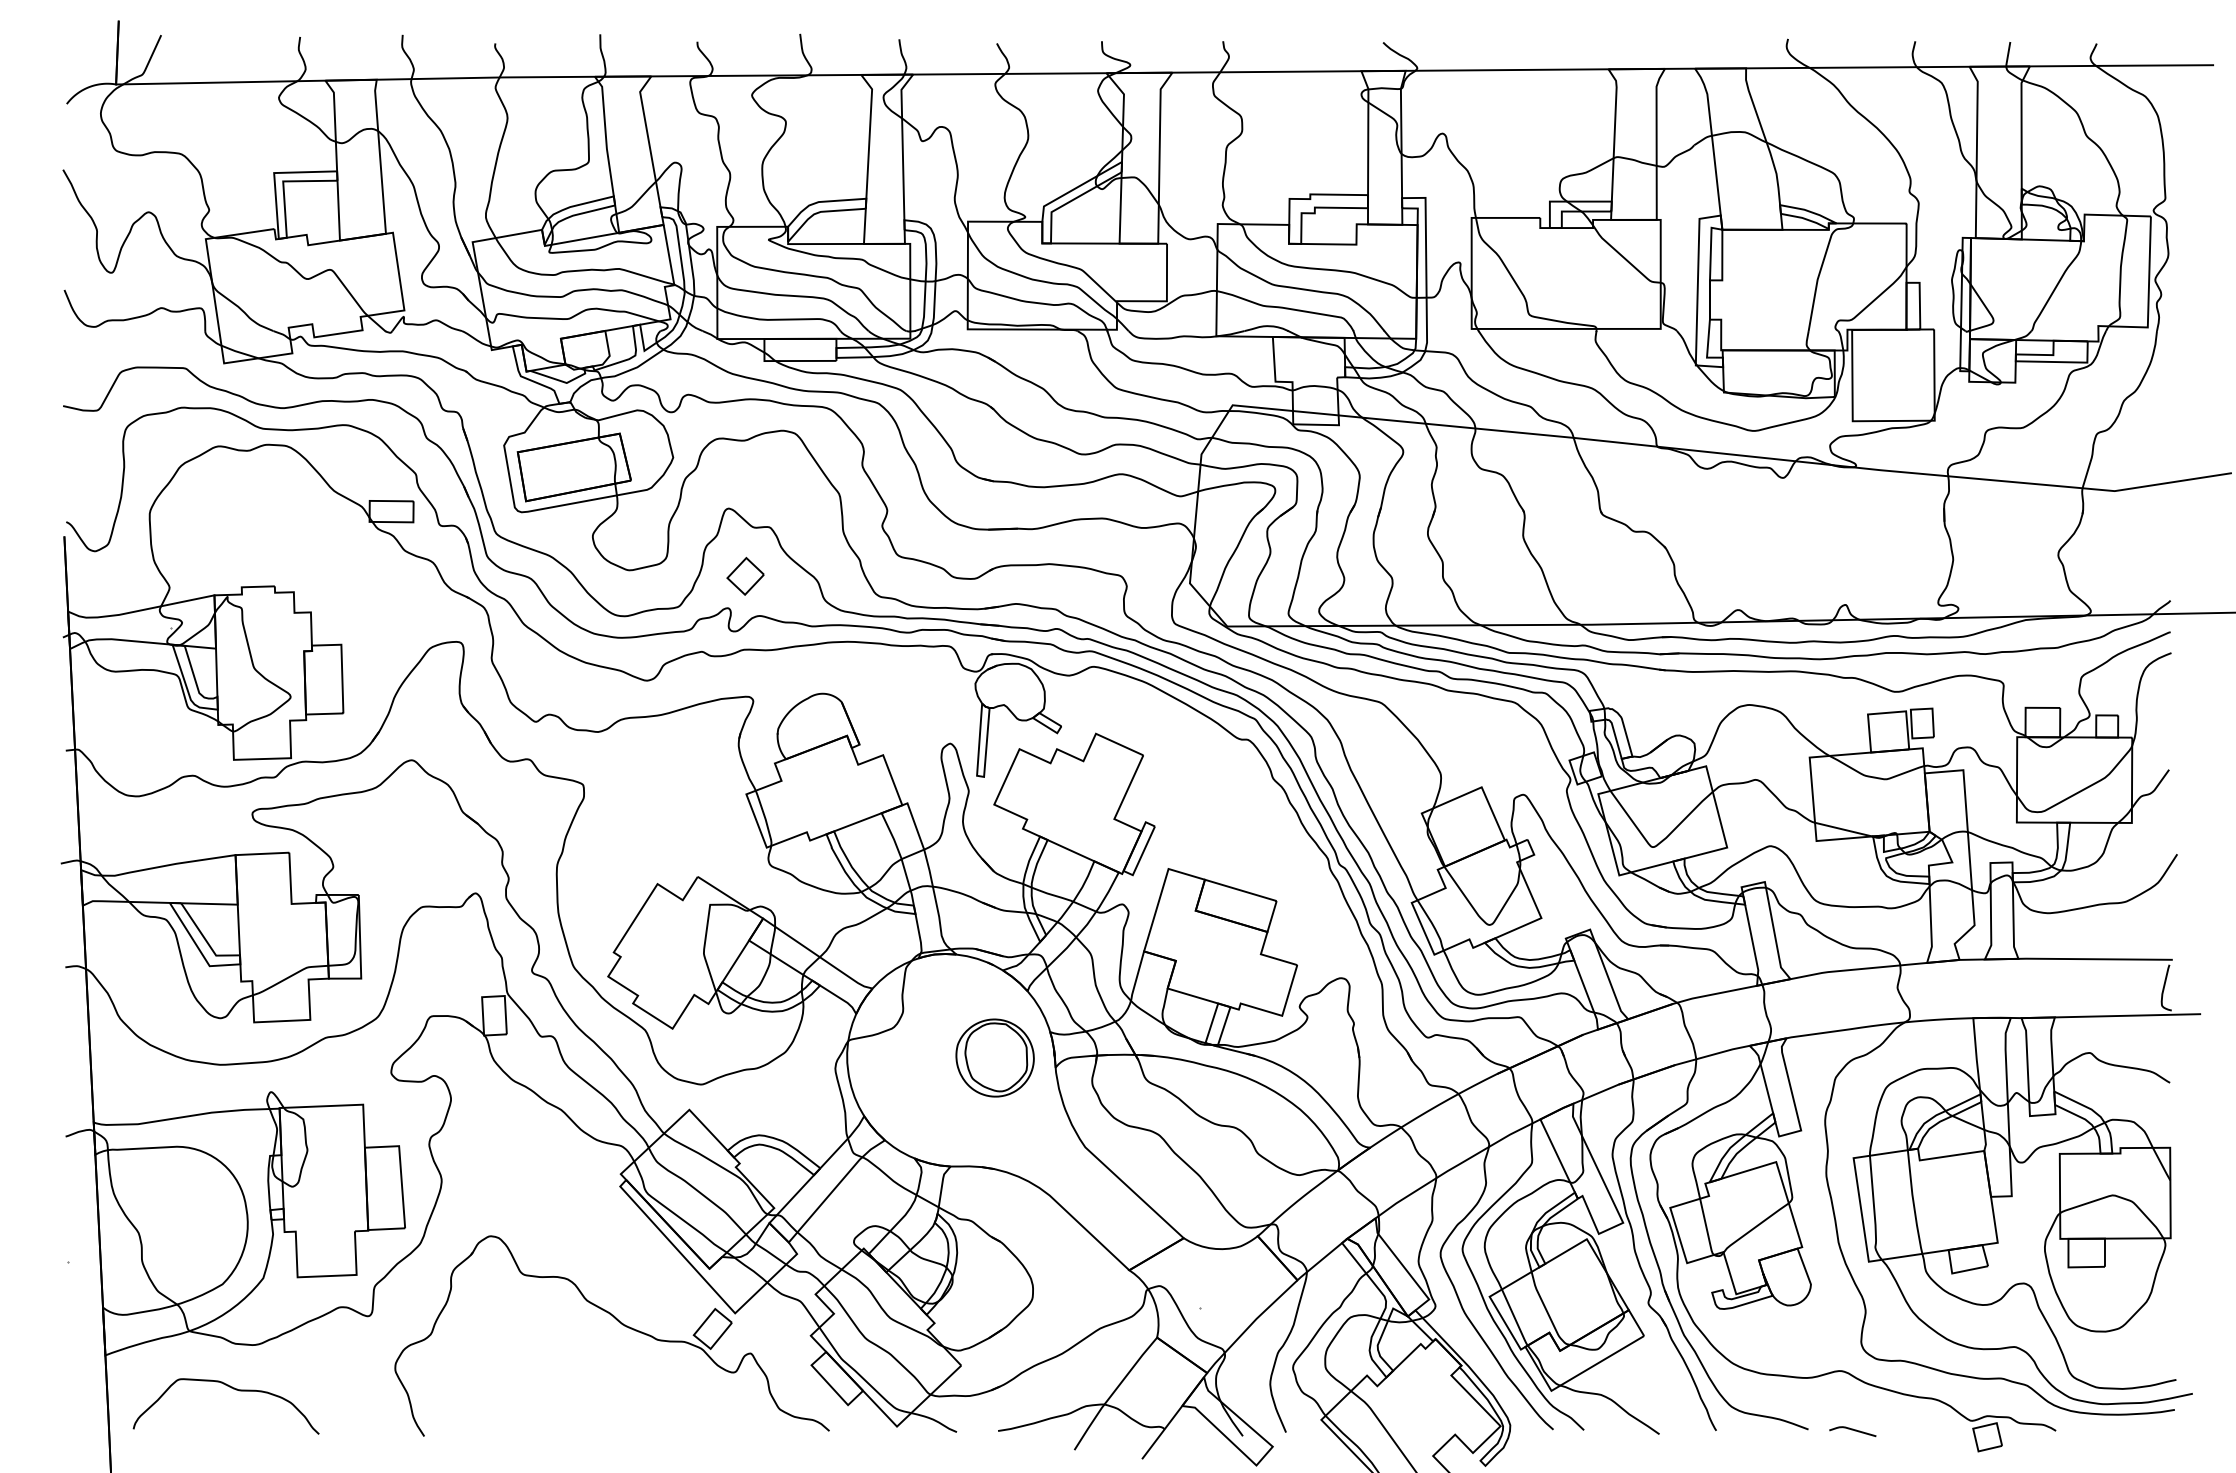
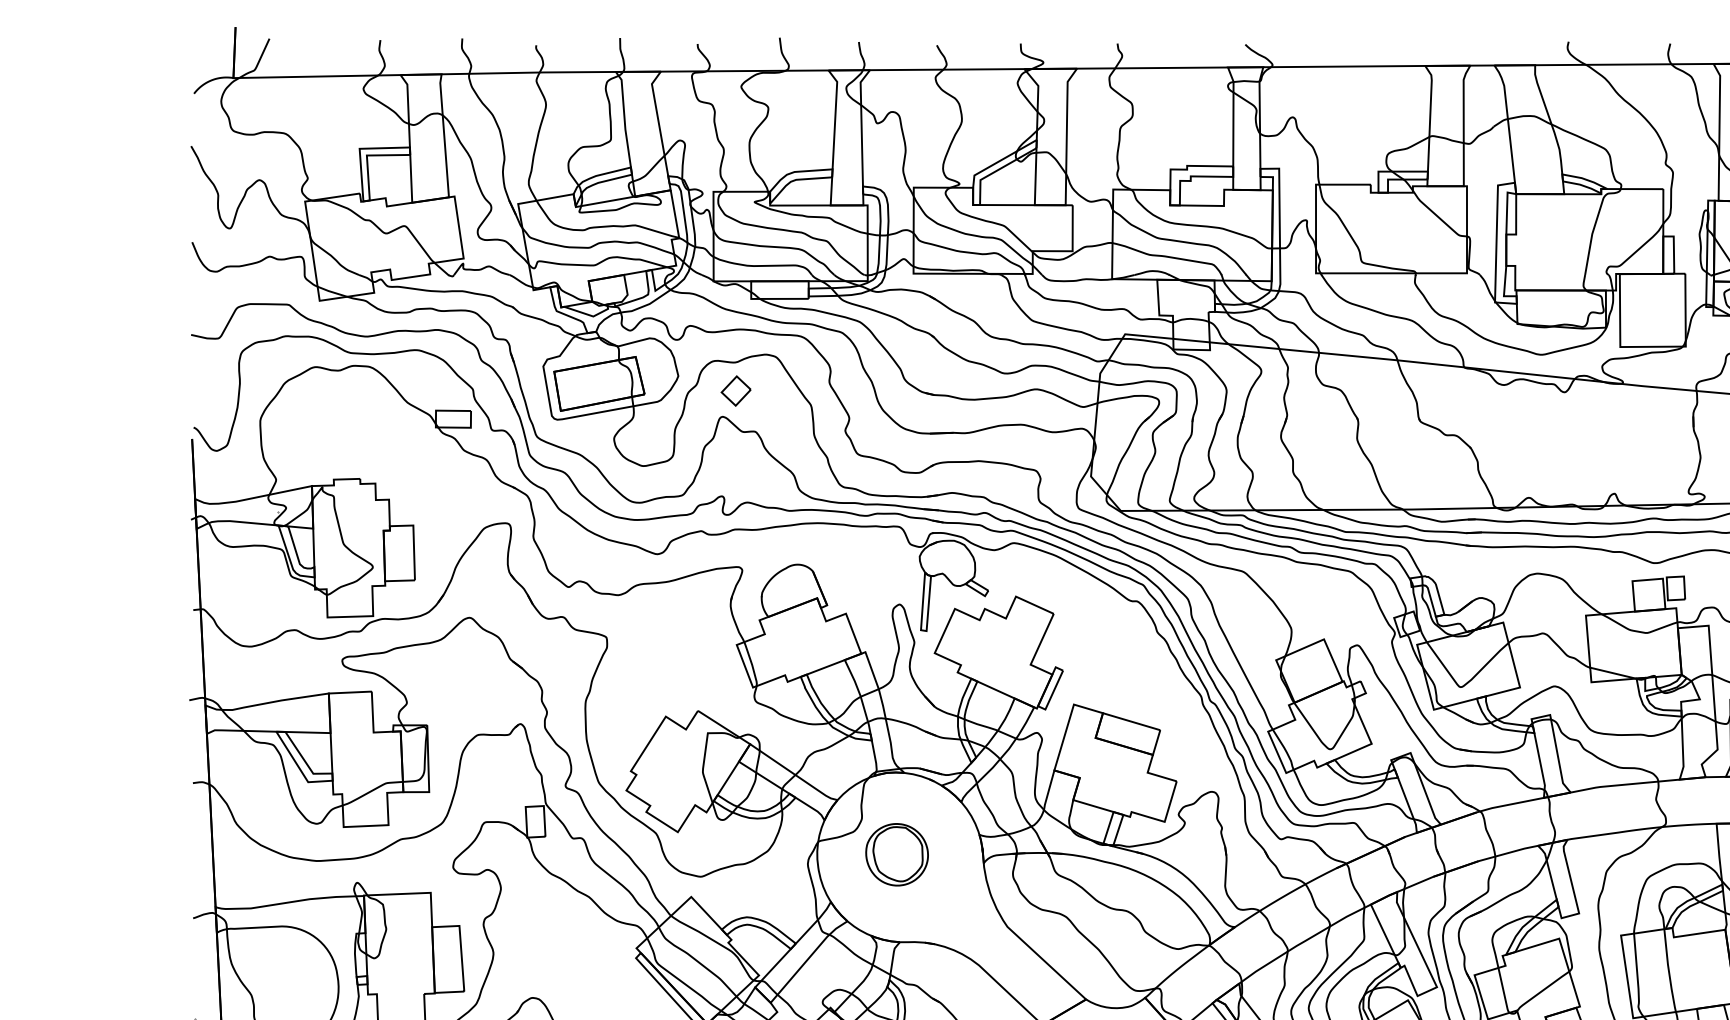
part: (745, 576) -> (736, 391), moved
part: (994, 1057) -> (896, 854), moved

